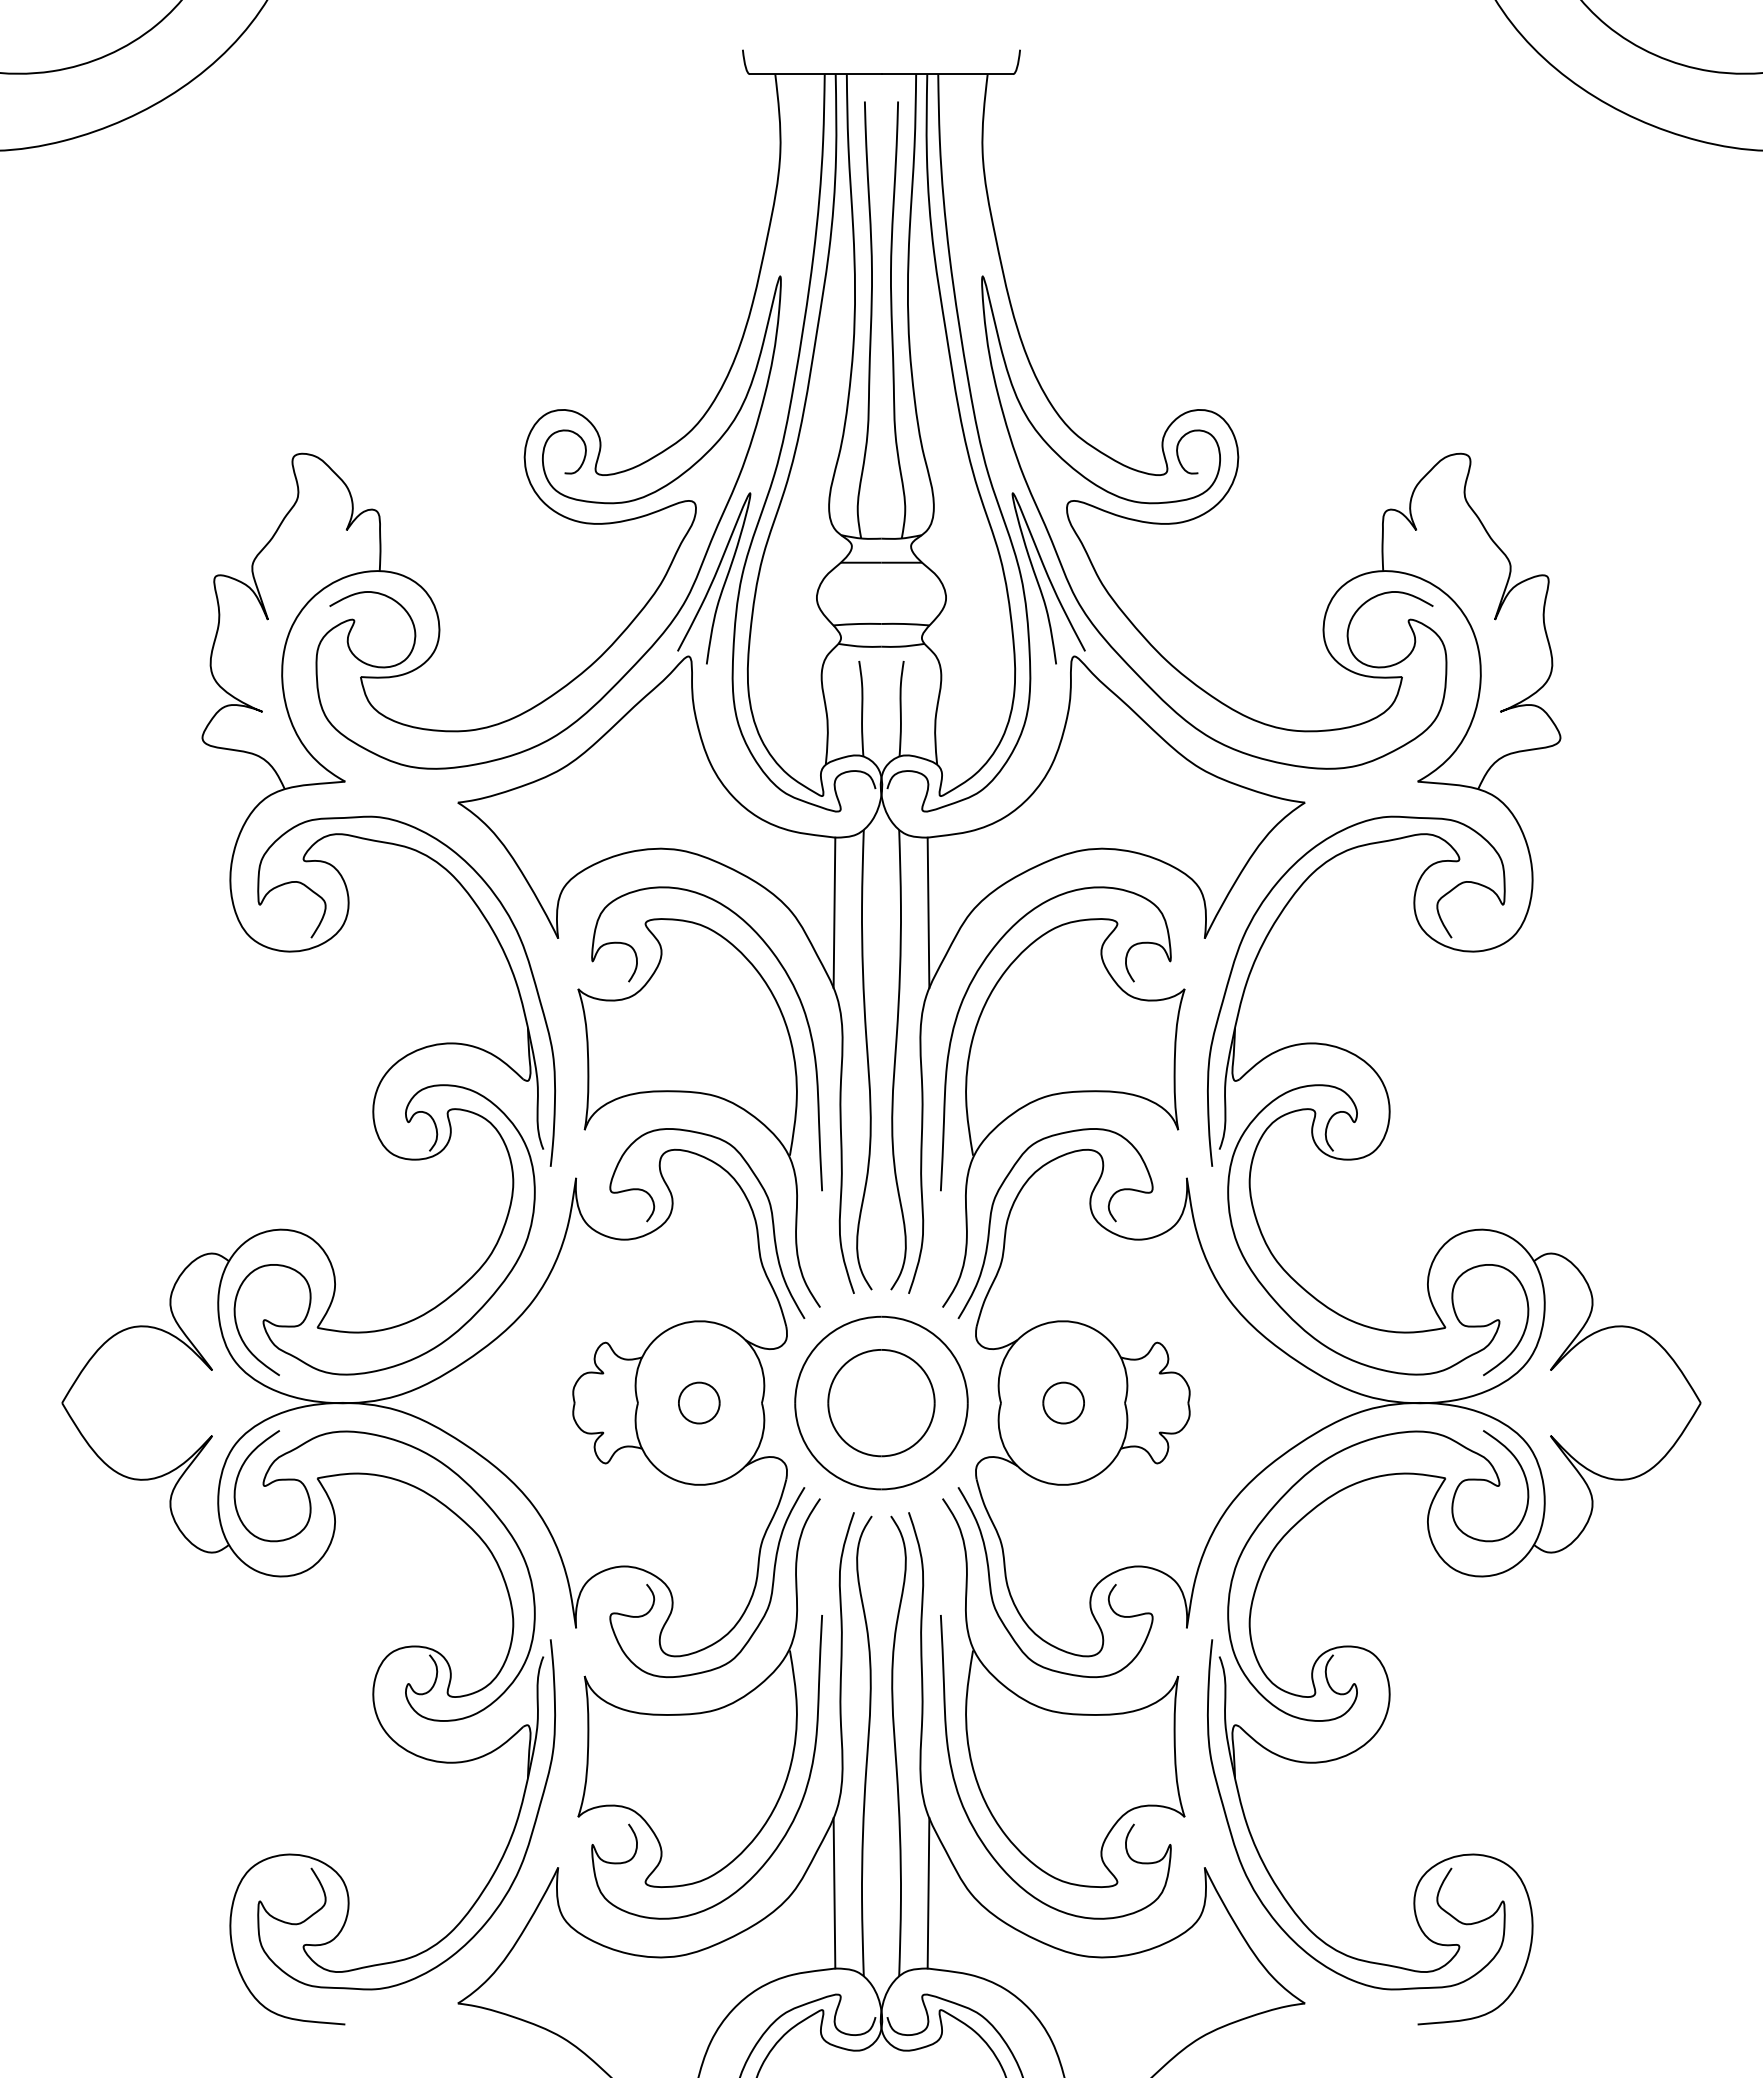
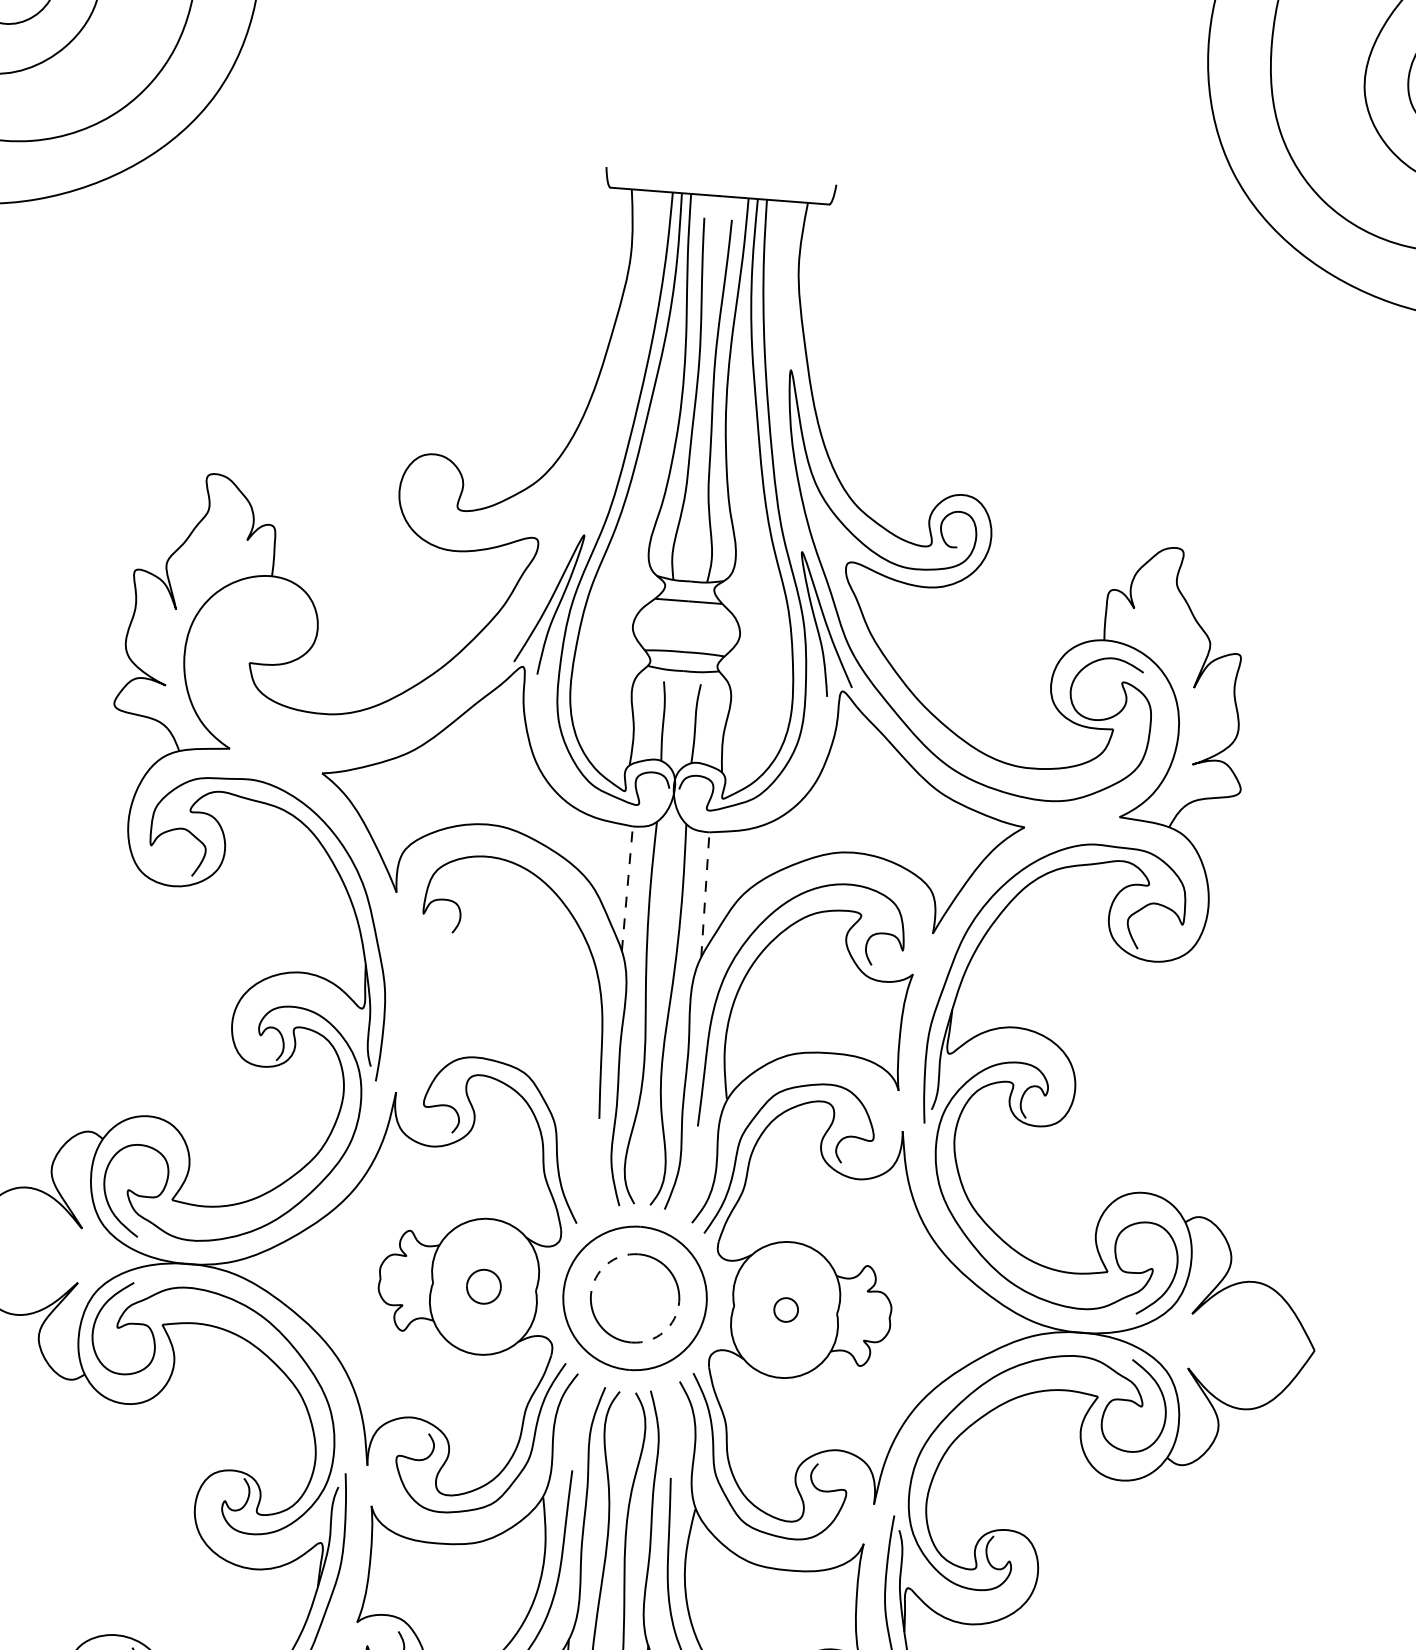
curve: (561, 495) -> (427, 525), removed
line: (834, 912) -> (627, 888), solid -> dashed
line: (928, 912) -> (705, 894), solid -> dashed
part: (701, 1094) -> (505, 1030), removed
arc: (843, 1365) -> (605, 1264), solid -> dashed
part: (1063, 1402) -> (786, 1309), size x0.7
arc: (919, 1440) -> (664, 1331), solid -> dashed

